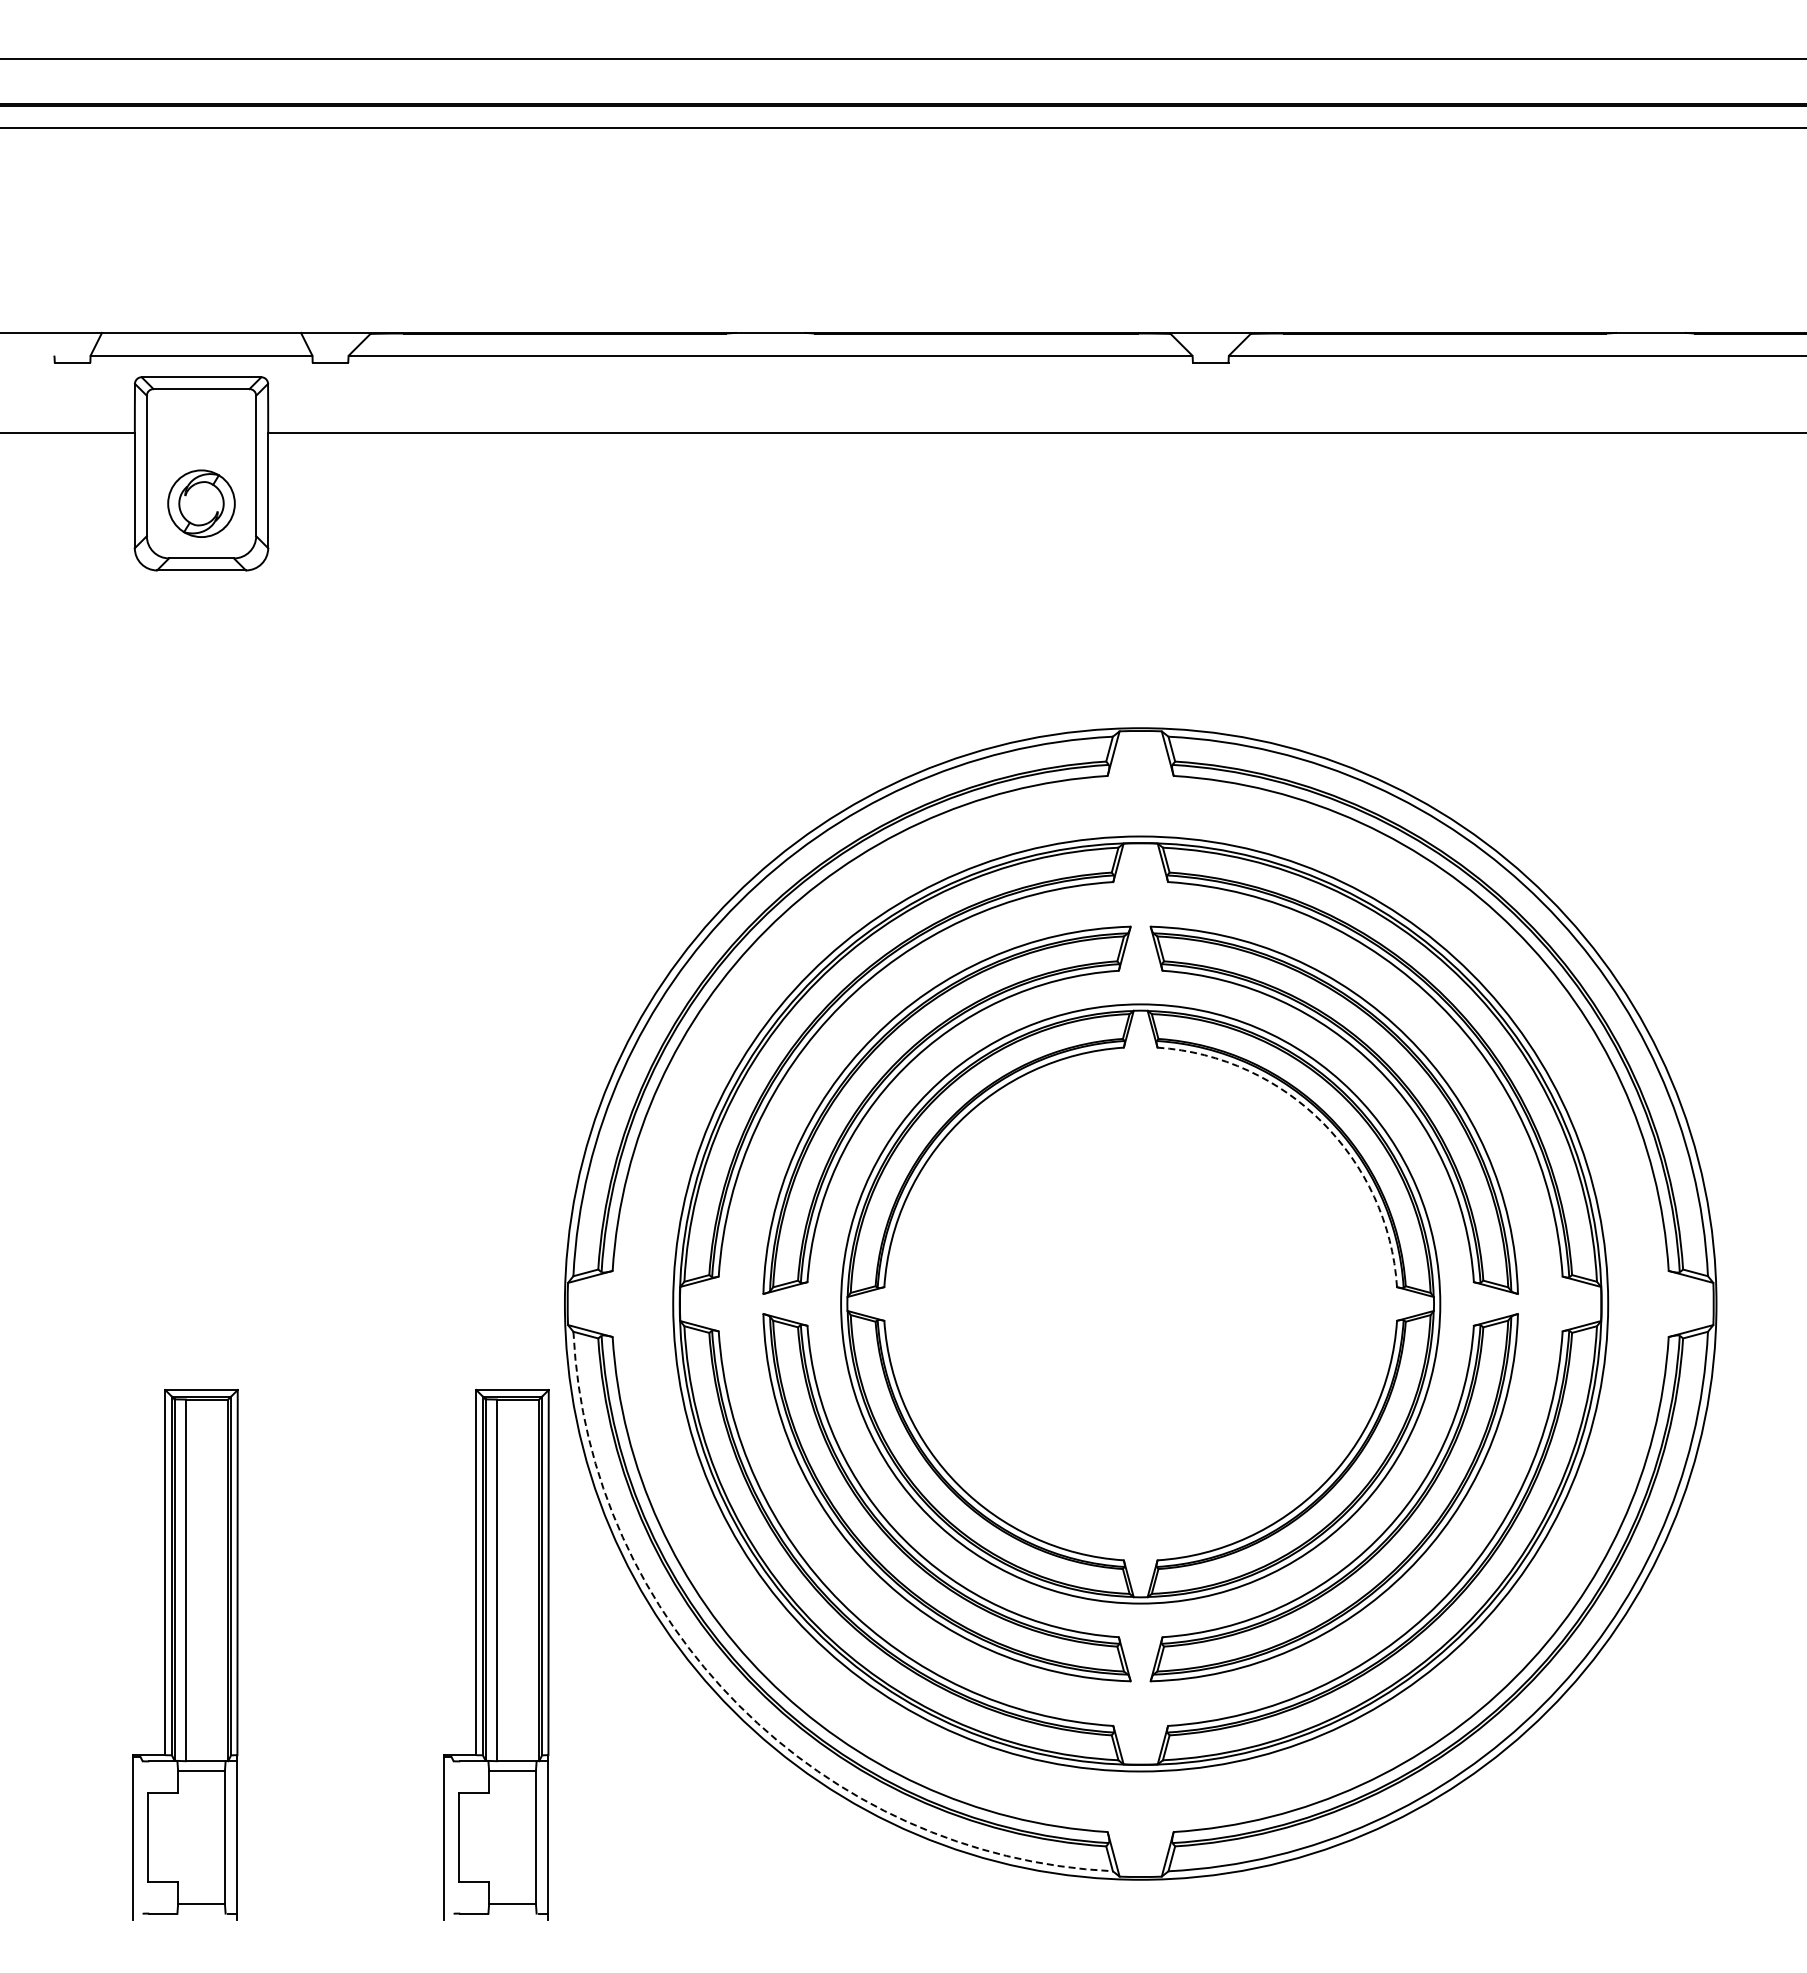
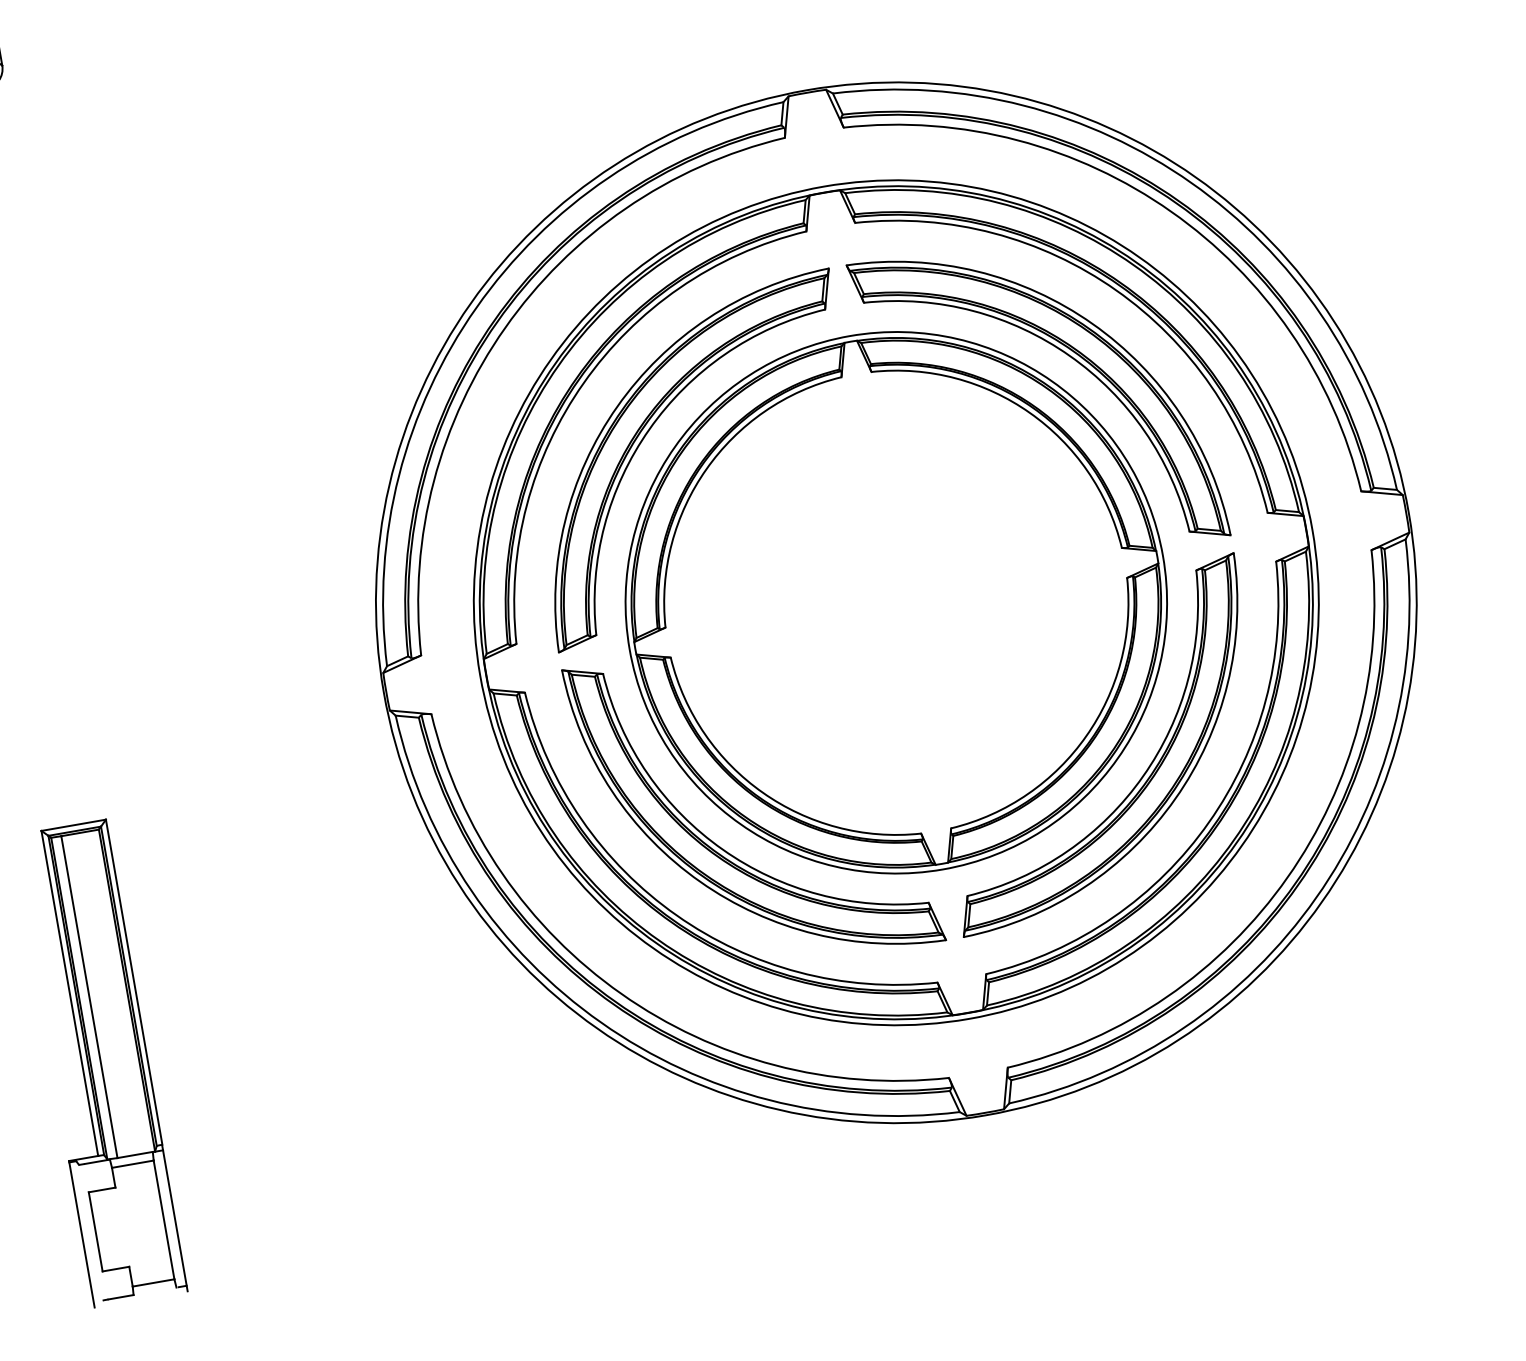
arc: (1322, 1122) -> (1029, 412), dashed -> solid
part: (496, 1654) -> (377, 1014), removed
arc: (739, 1705) -> (601, 1022), dashed -> solid

